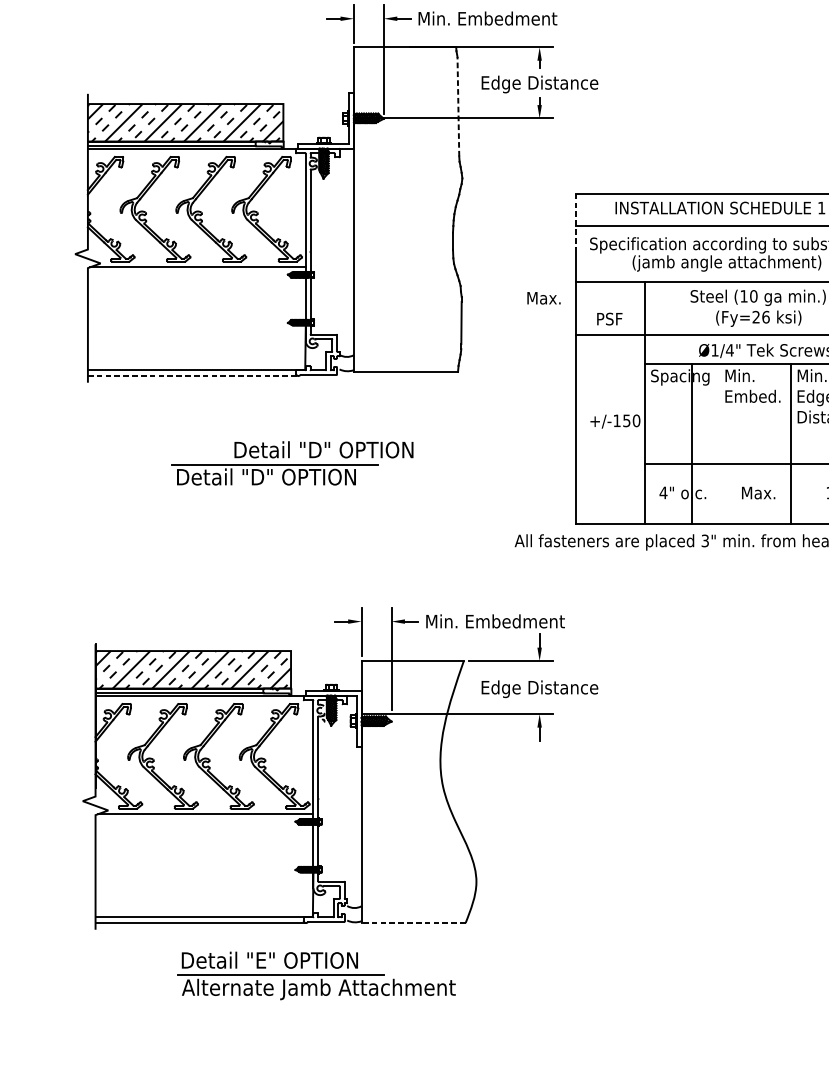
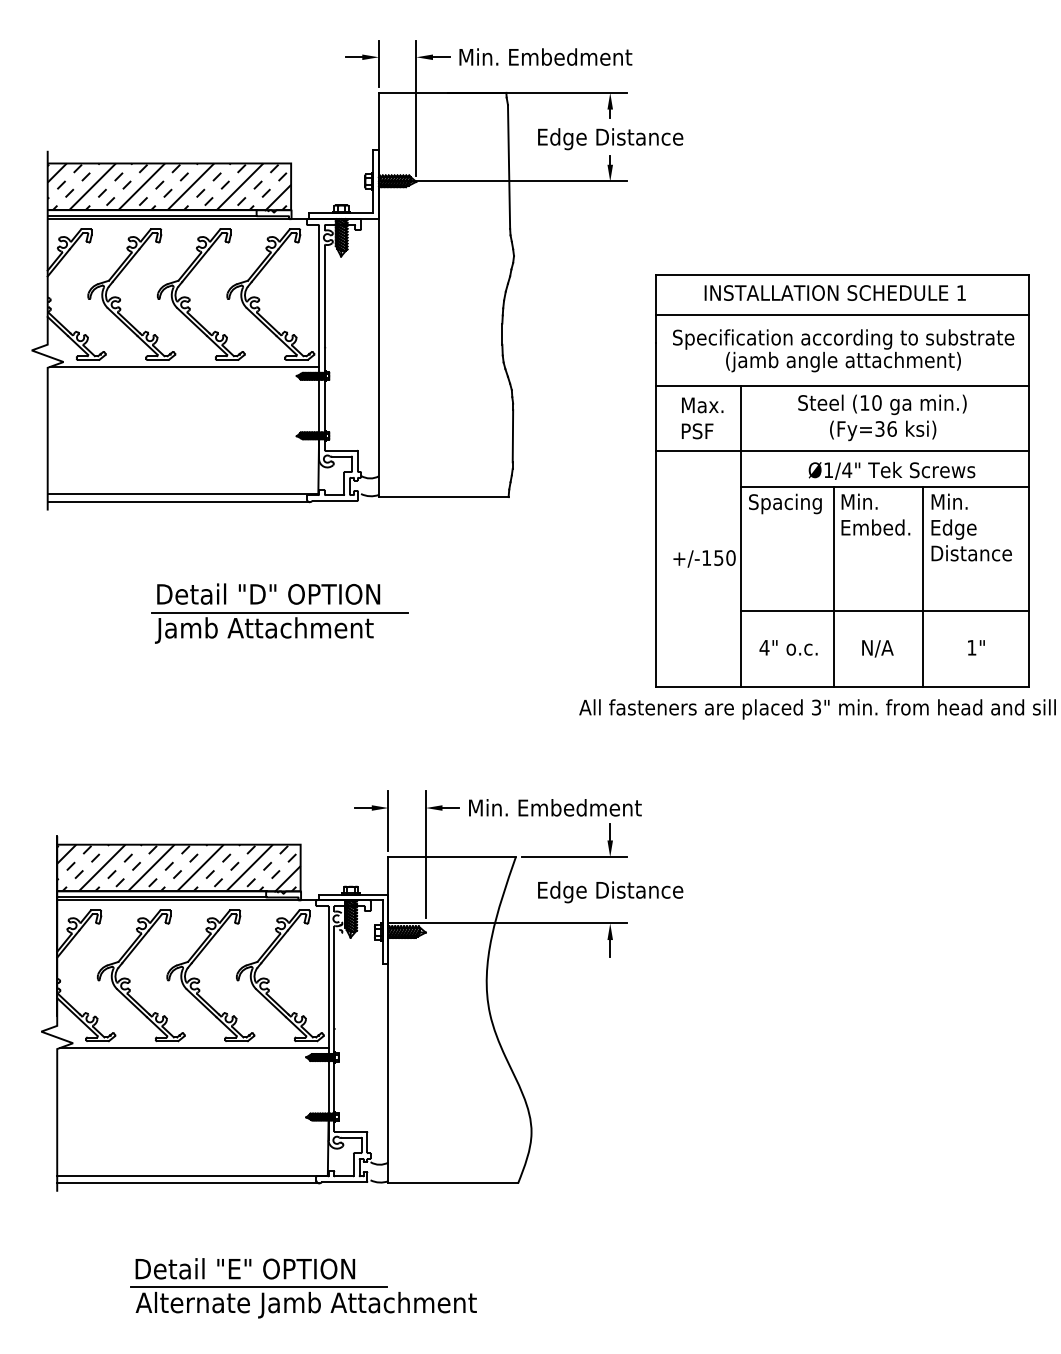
line: (458, 106) -> (509, 166), dashed -> solid
line: (576, 221) -> (656, 309), dashed -> solid
text: (543, 298) -> (702, 405), moved
text: (755, 316) -> (879, 428), (Fy=26 -> (Fy=36
line: (193, 376) -> (179, 502), dashed -> solid
line: (692, 443) -> (834, 586), moved
text: (323, 449) -> (268, 593), moved
text: (265, 479) -> (268, 630), Detail "D" OPTION -> Jamb Attachment
text: (759, 493) -> (883, 648), Max. -> N/A
line: (413, 923) -> (453, 1183), dashed -> solid
part: (316, 976) -> (303, 1288), moved

